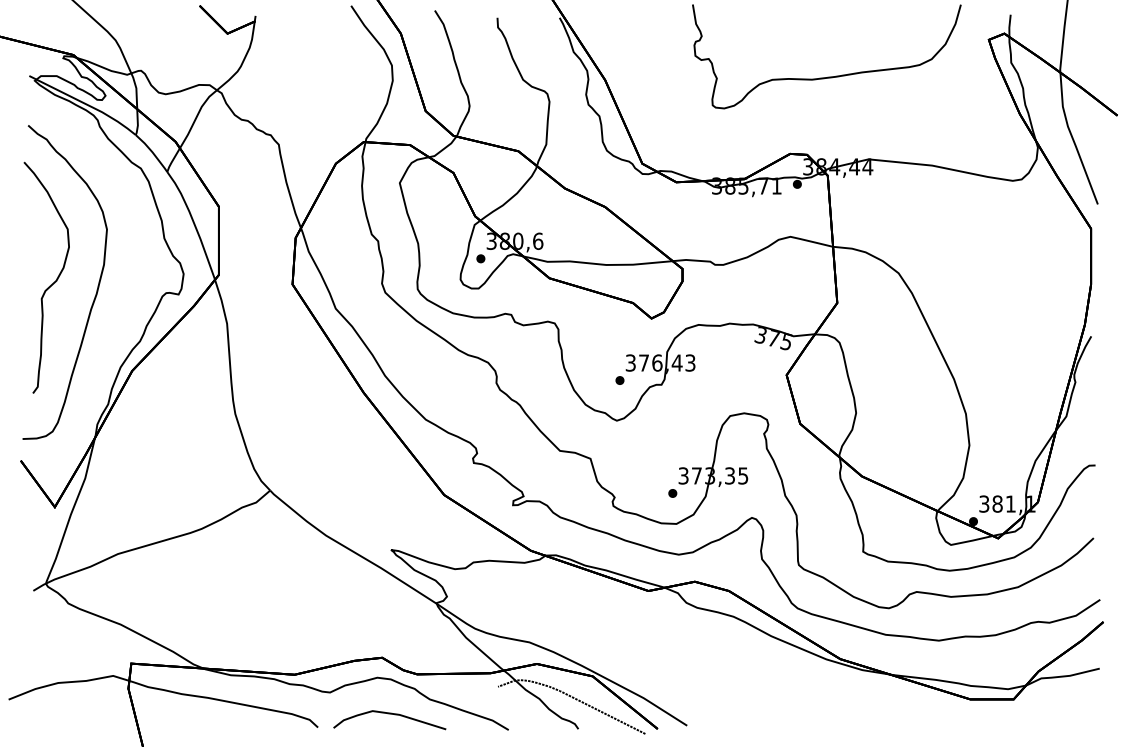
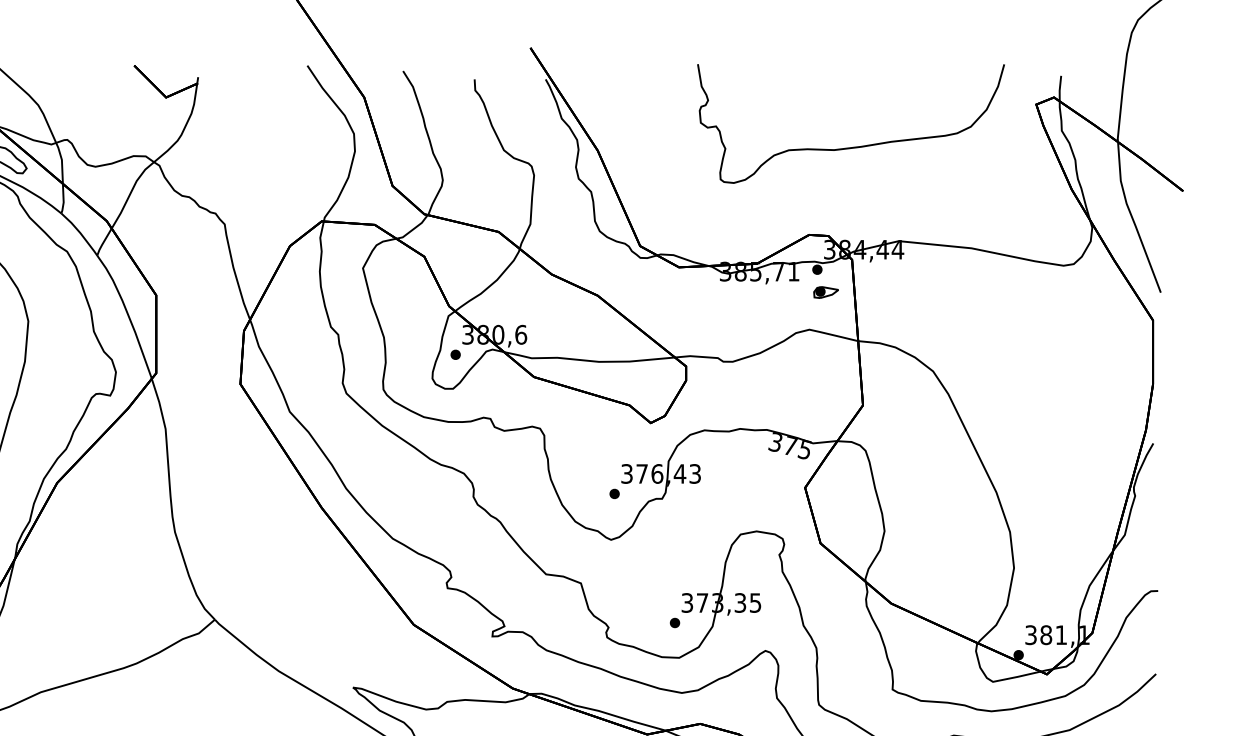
part: (804, 203) -> (825, 291), added

